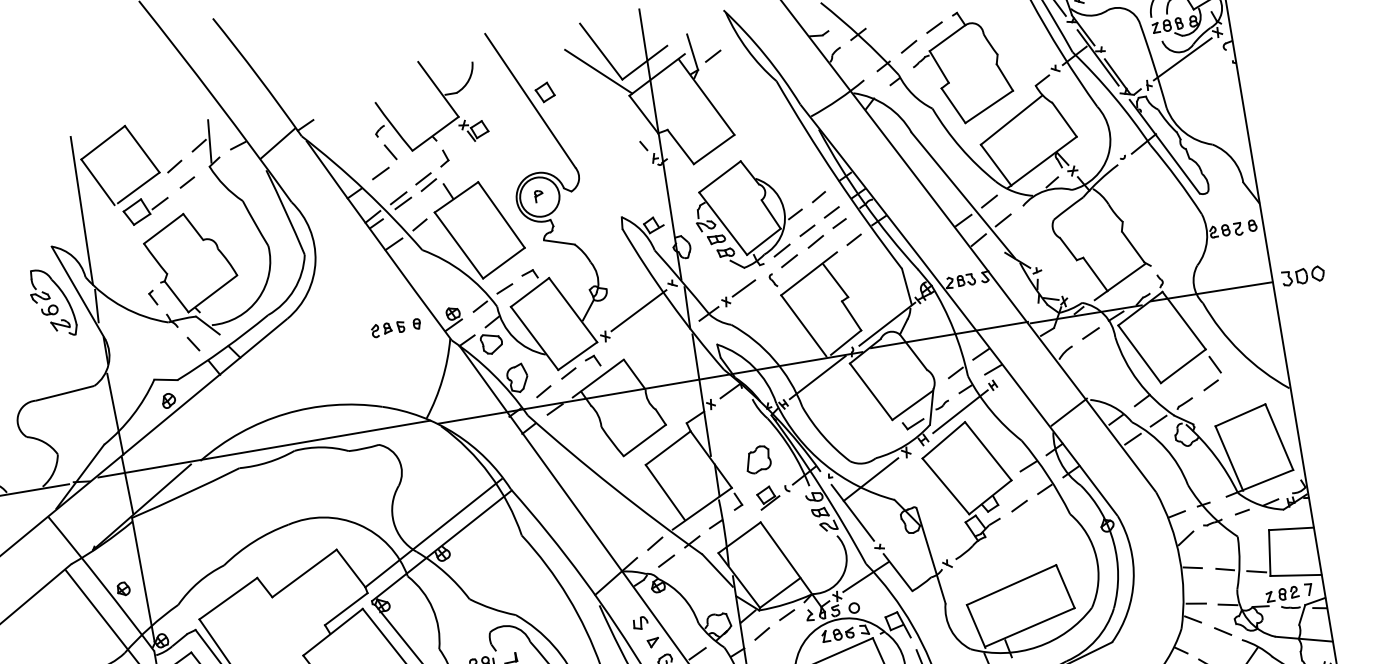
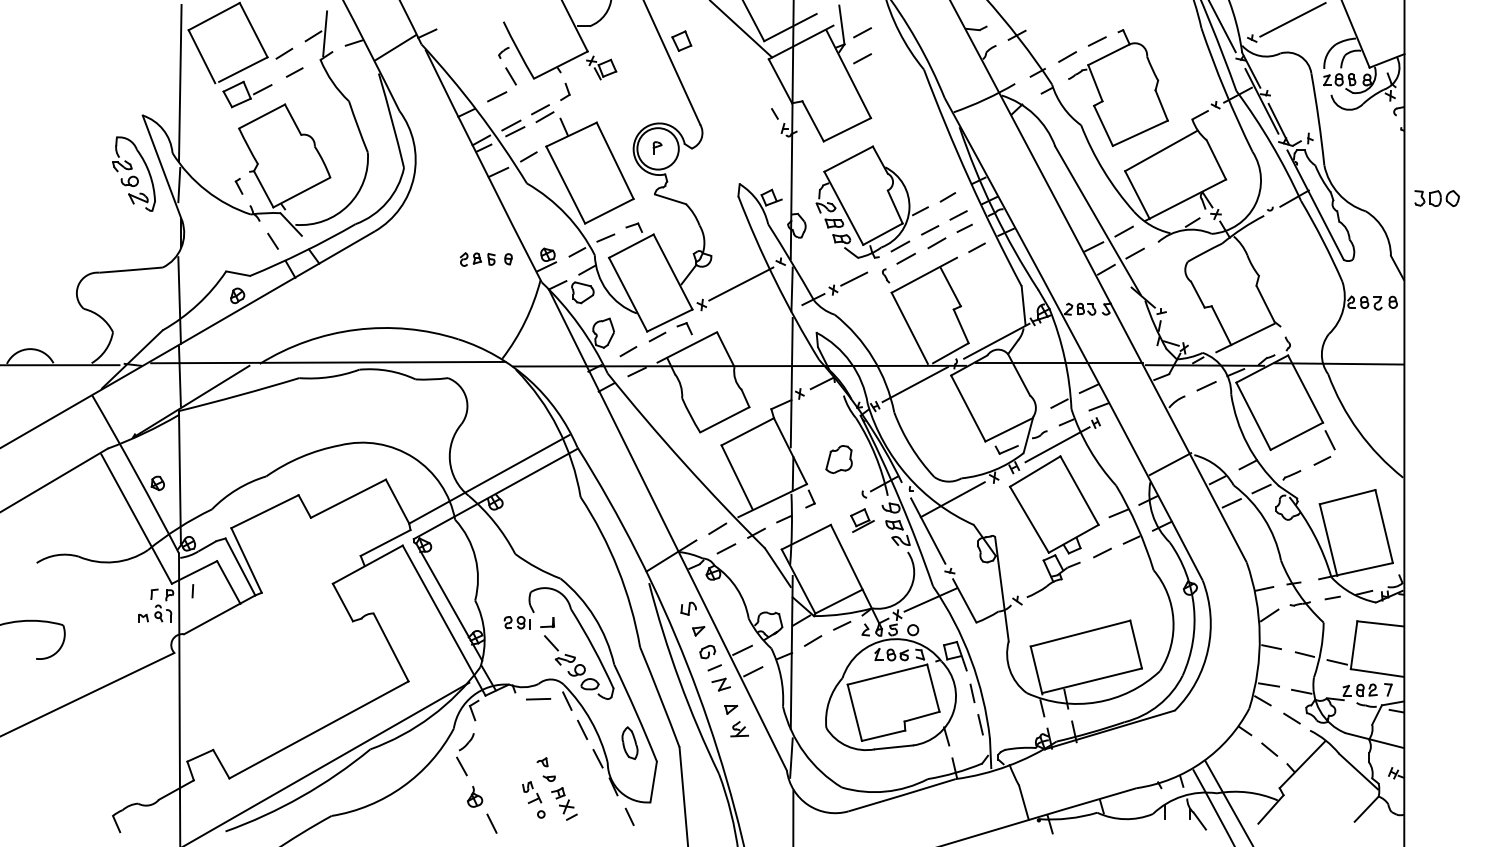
line: (1182, 59) -> (1349, 117), removed
line: (717, 80) -> (862, 58), added
part: (1302, 276) -> (1436, 198), moved
part: (768, 497) -> (862, 520), moved

